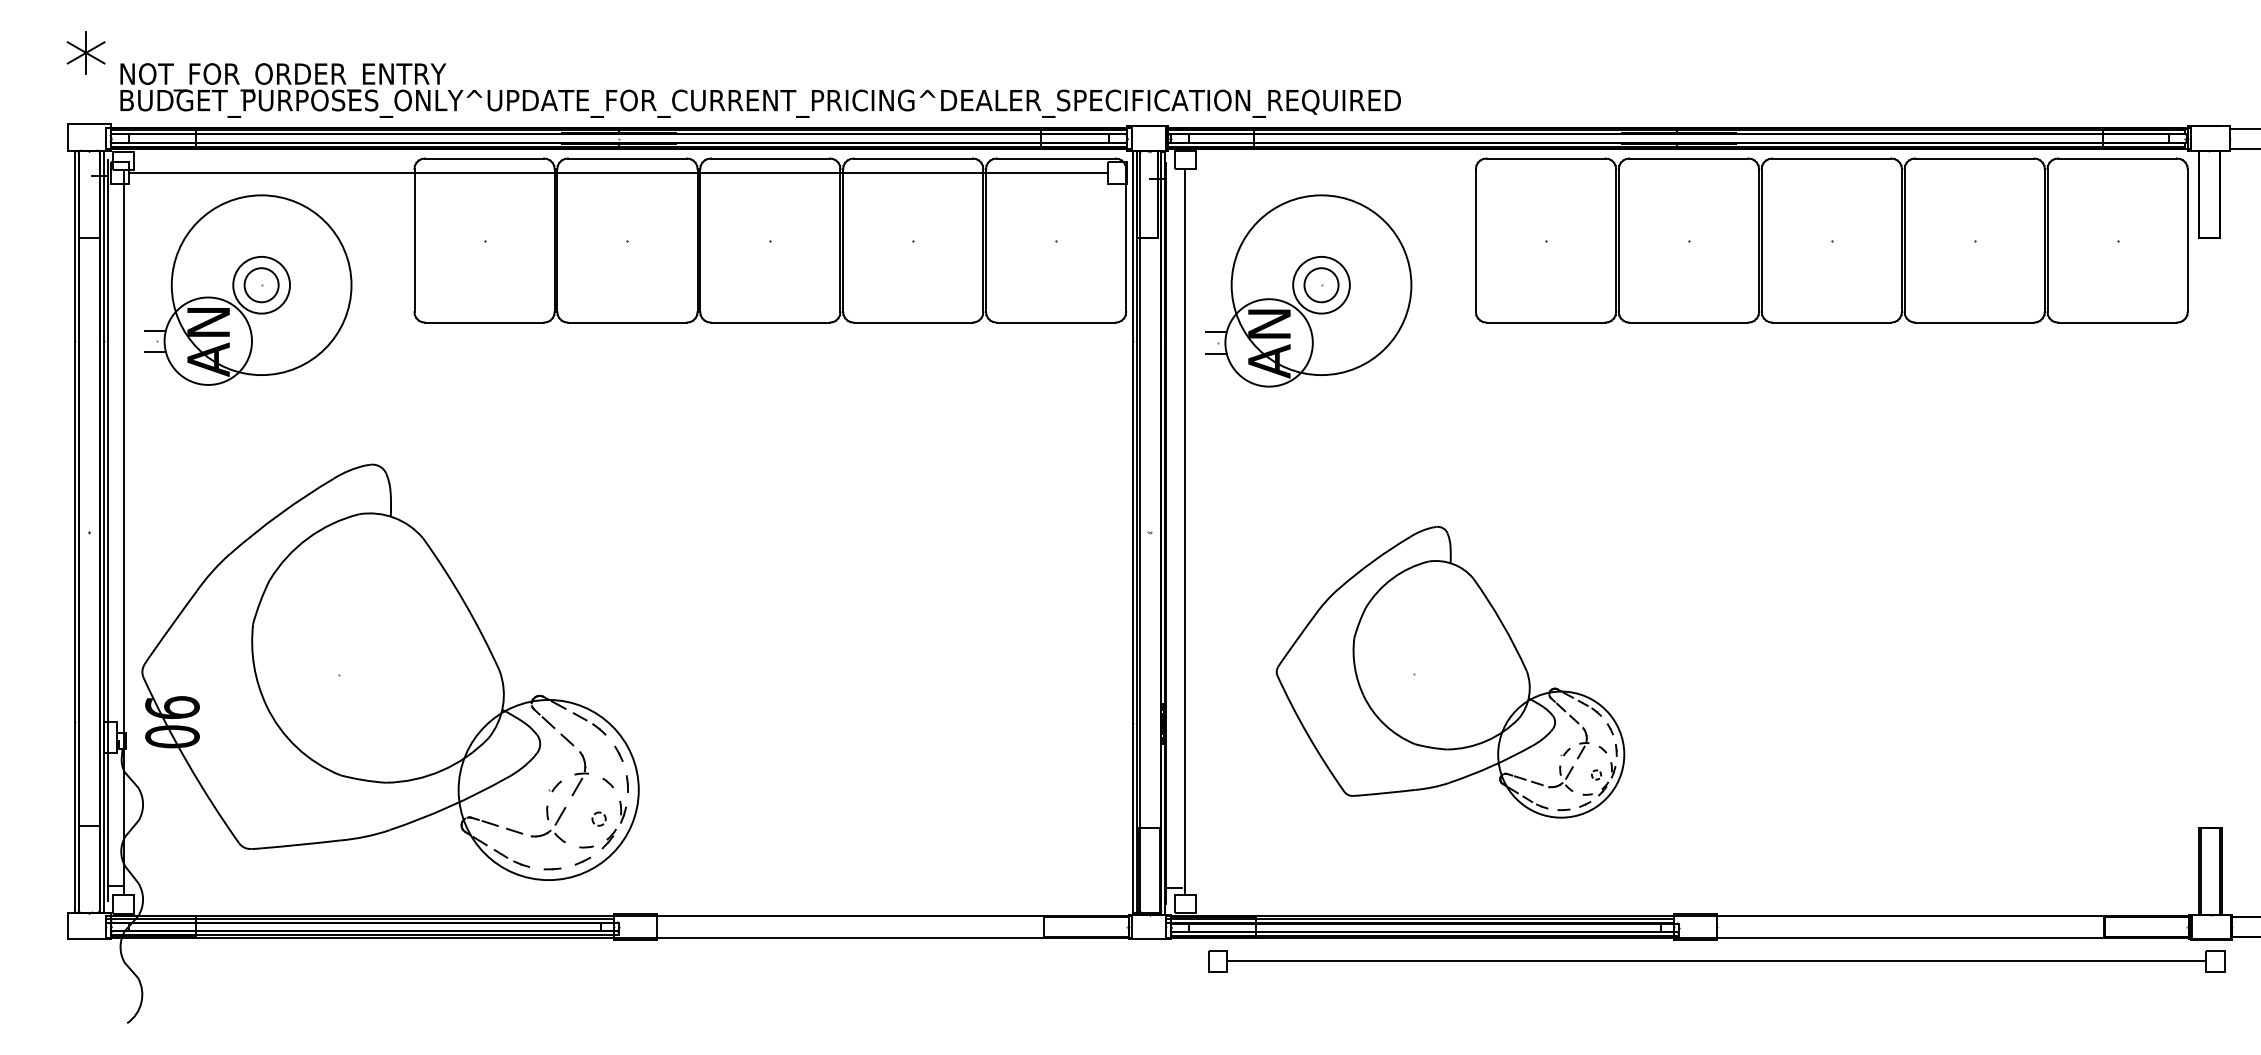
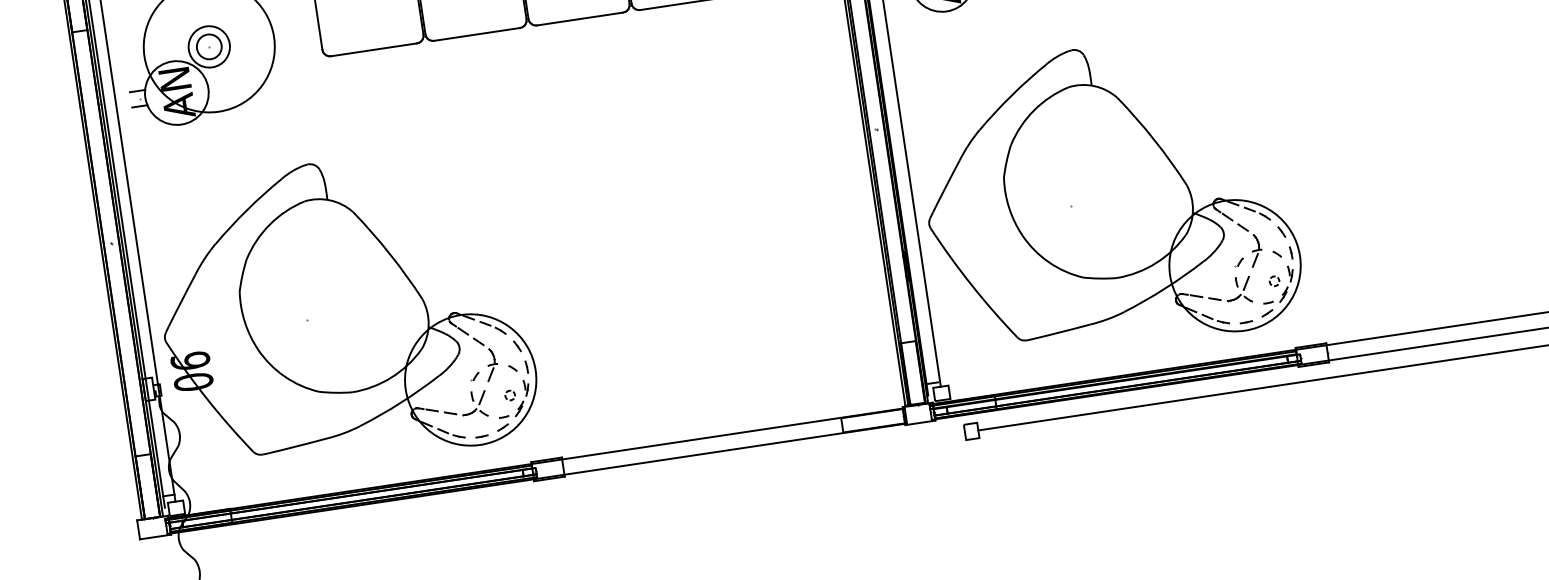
part: (1450, 671) -> (1108, 197), size x1.43

